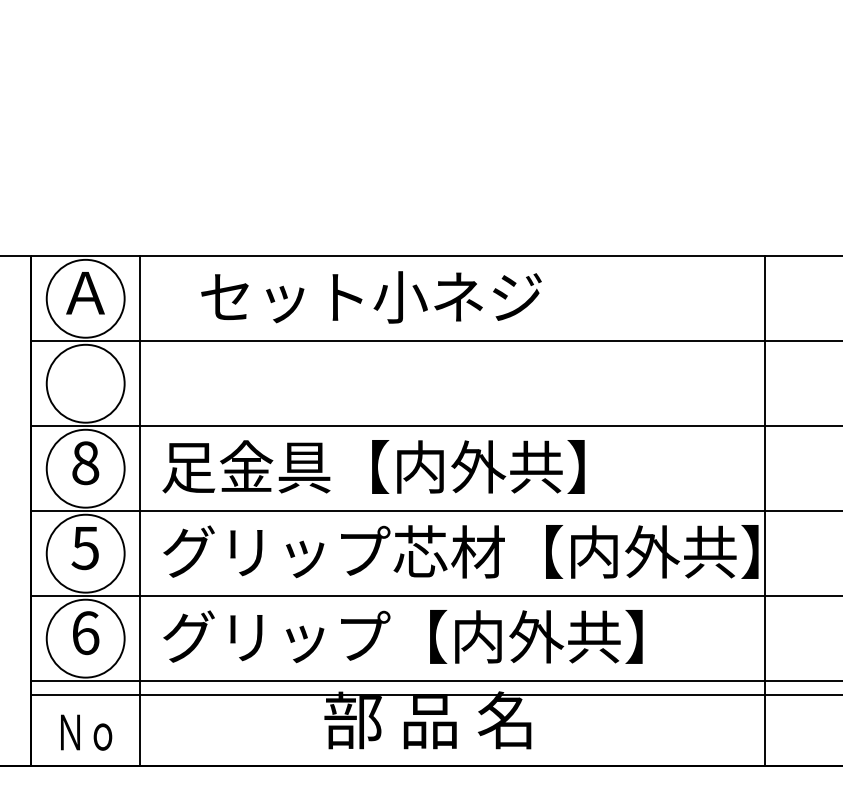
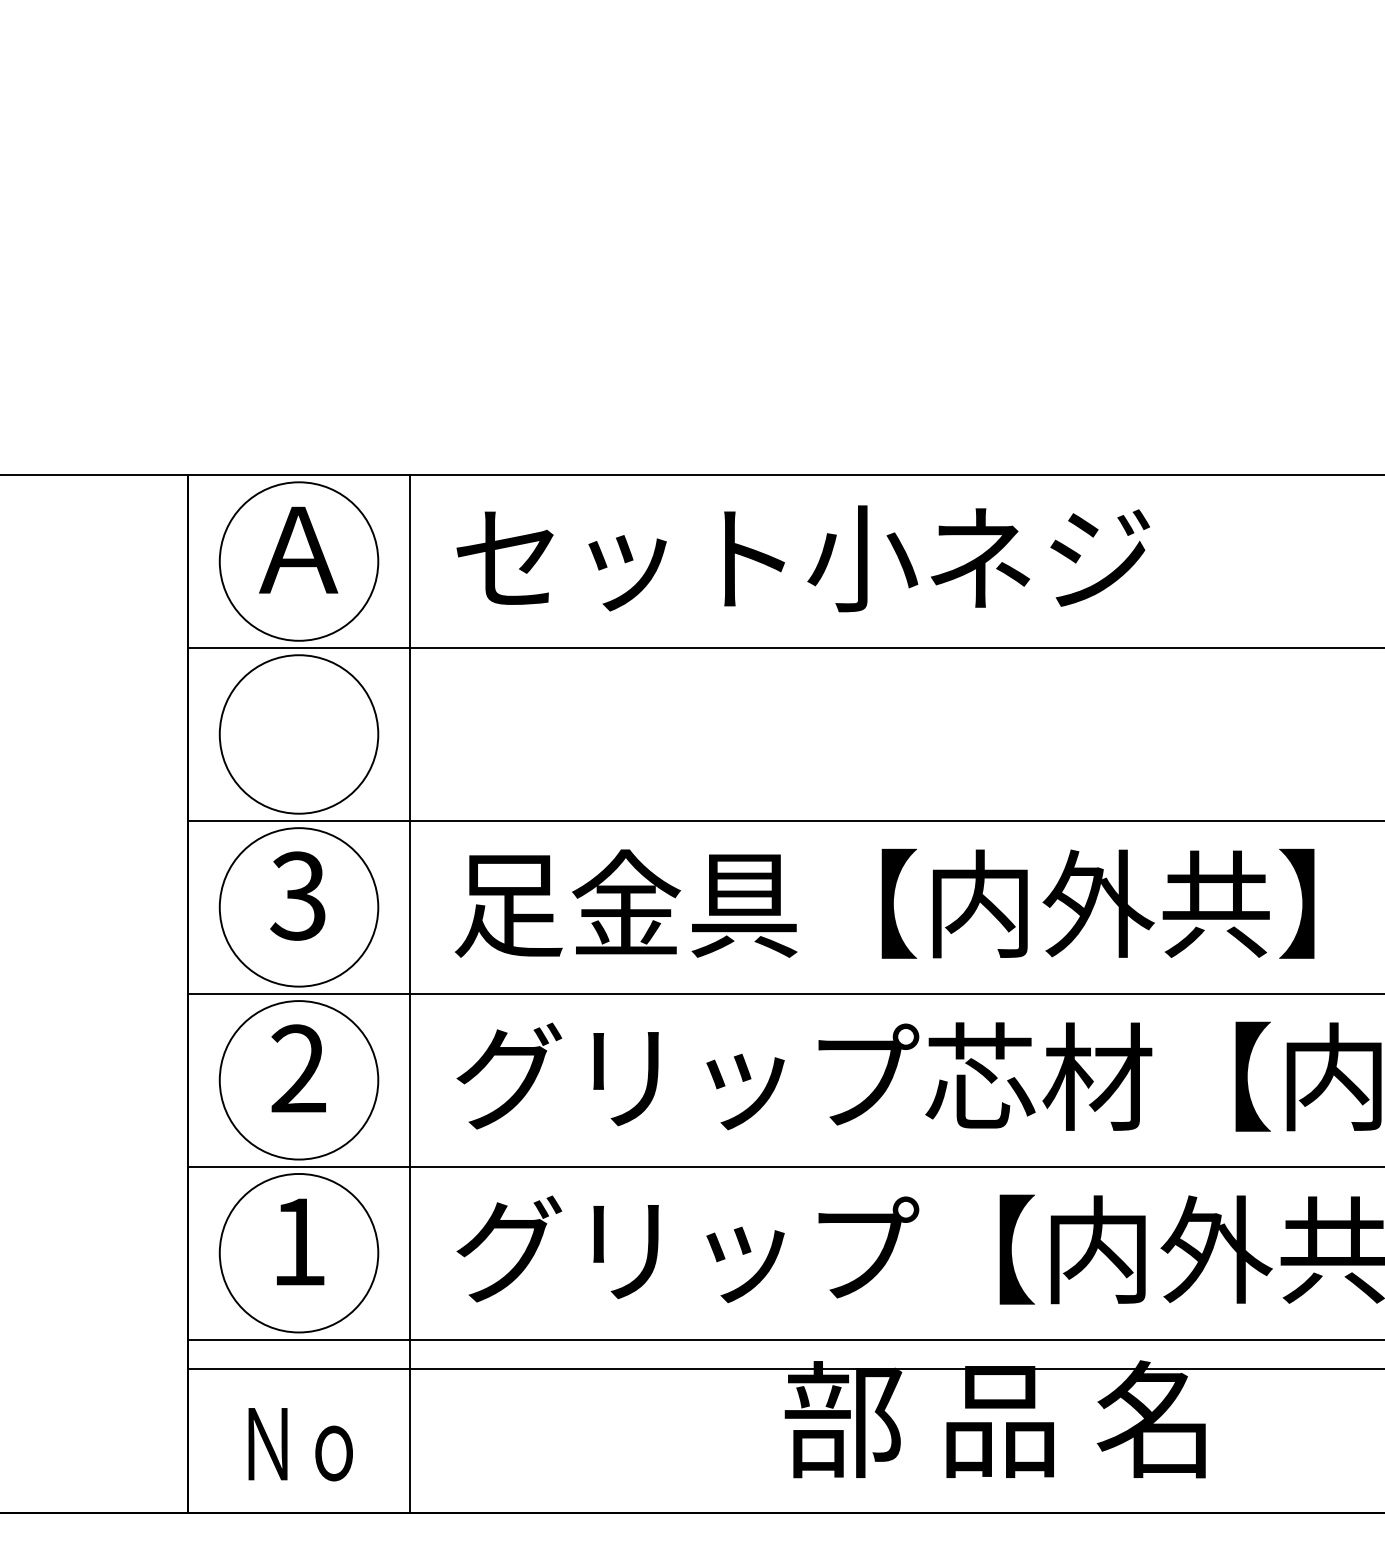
text: (371, 297) -> (803, 558), moved
text: (85, 463) -> (298, 896), 8 -> 3
text: (84, 548) -> (296, 1069), 5 -> 2
text: (86, 633) -> (300, 1242), 6 -> 1

